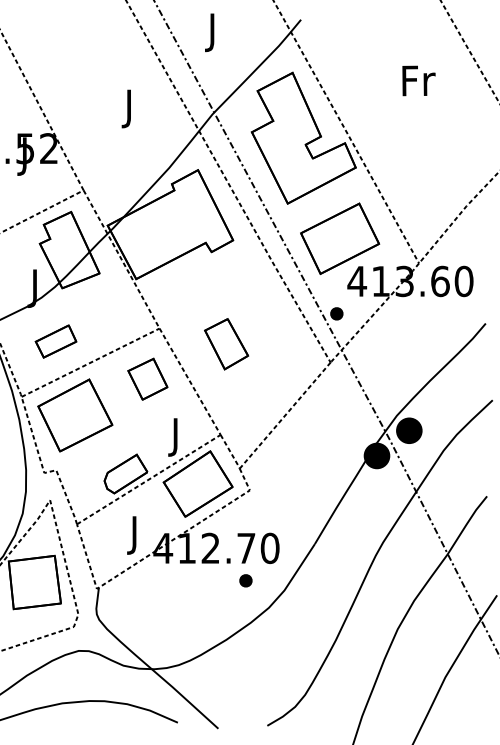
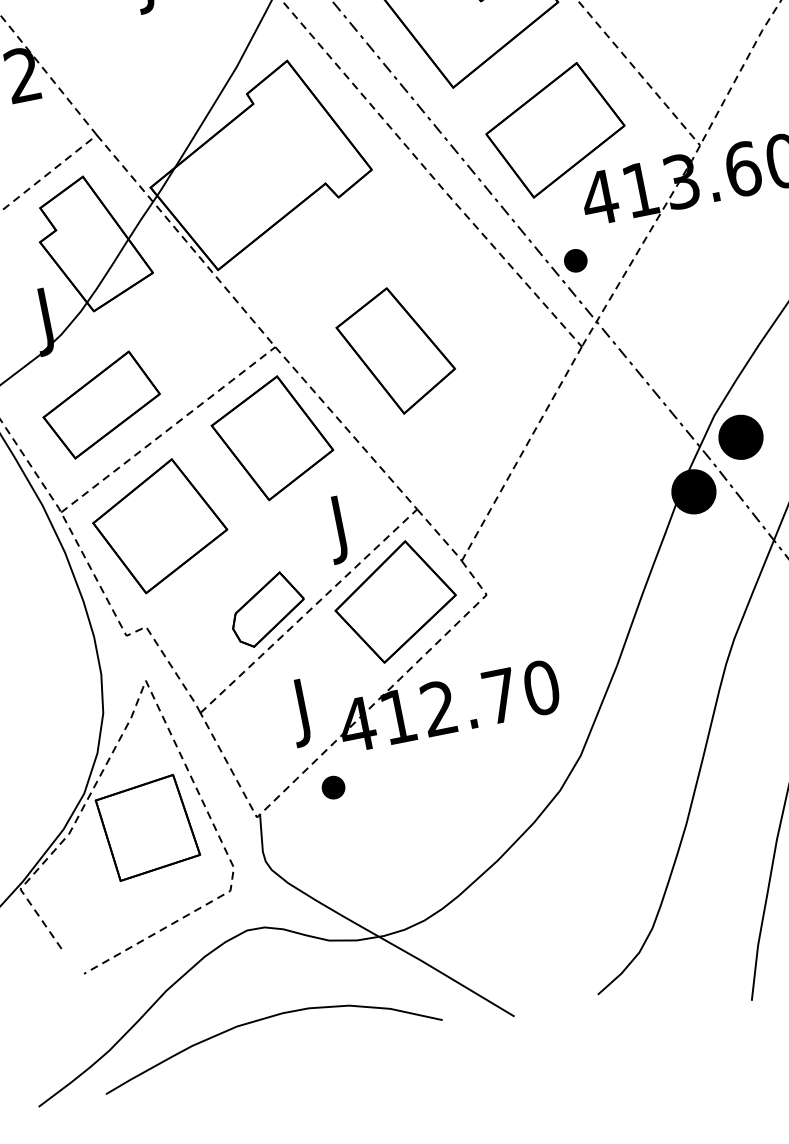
part: (55, 341) -> (100, 405), size x1.67
part: (226, 344) -> (396, 351), size x1.43
part: (147, 379) -> (272, 439), size x1.67
part: (245, 580) -> (332, 787), moved

